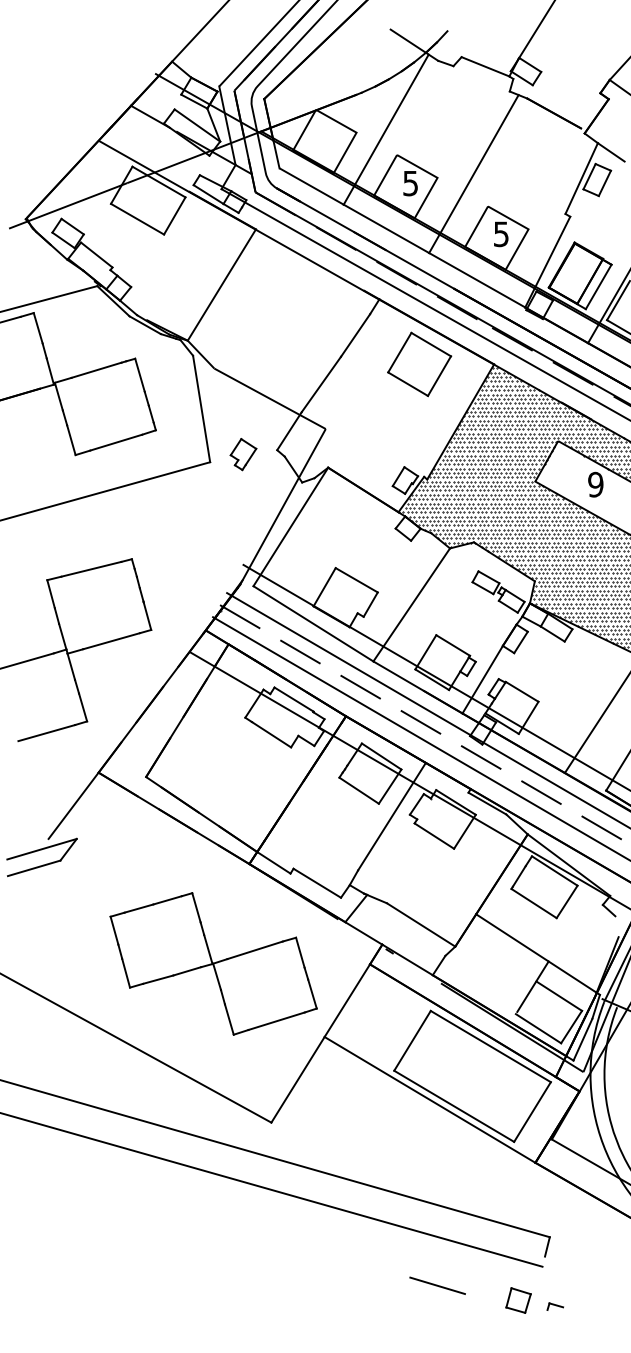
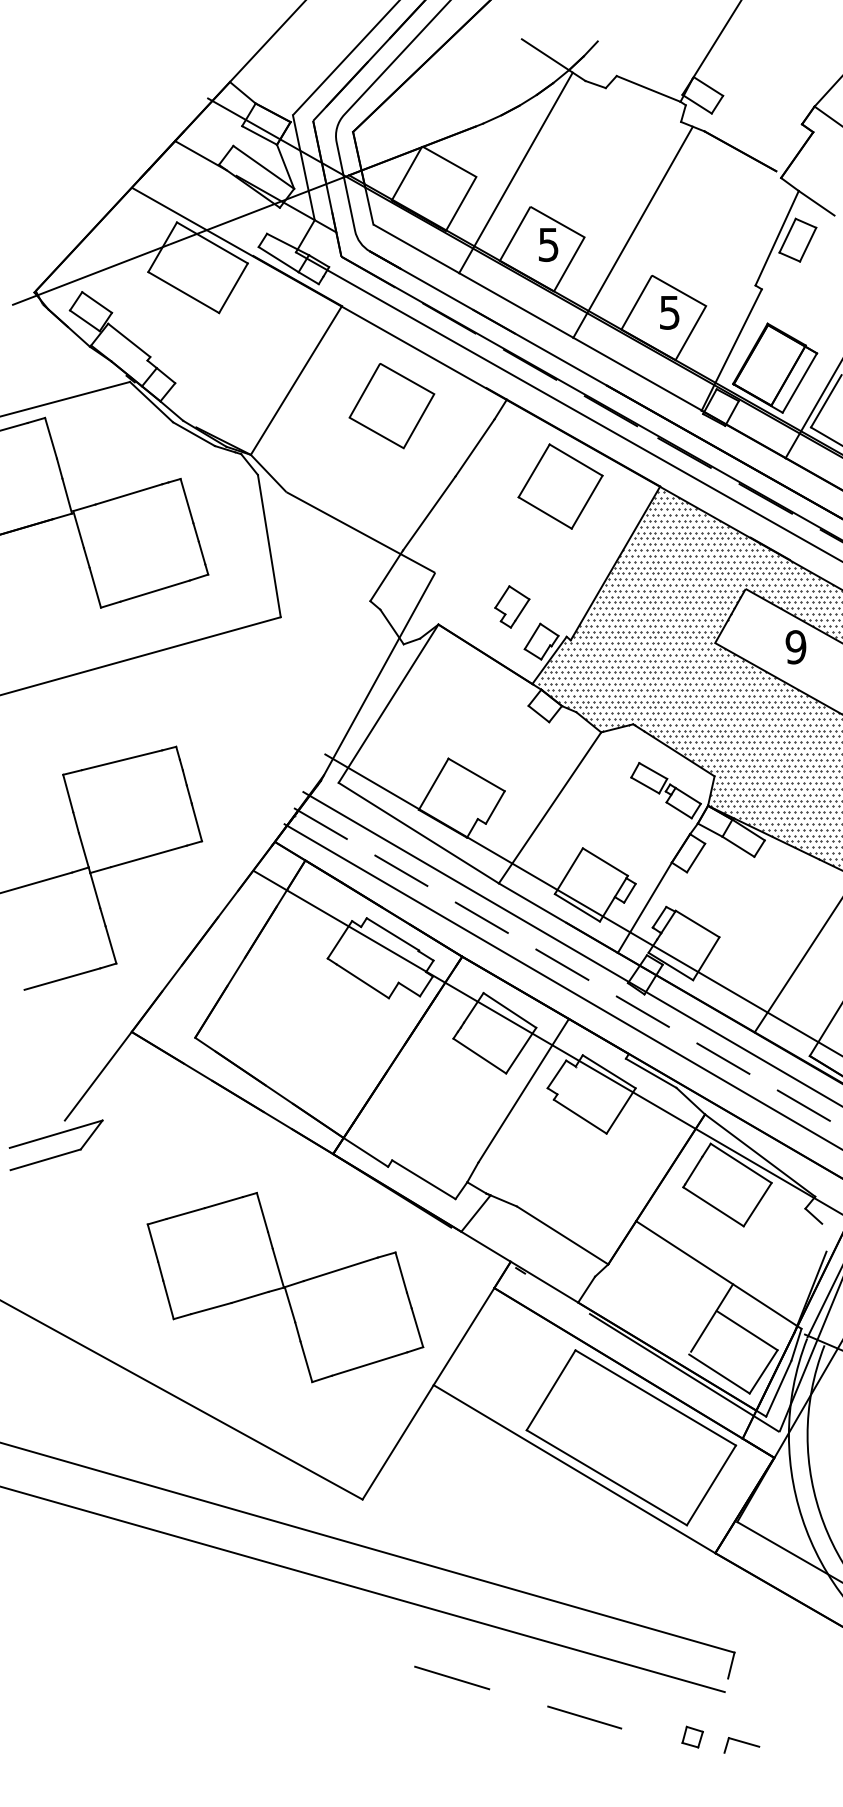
part: (293, 304) -> (391, 406), added
part: (243, 454) -> (512, 606), moved
line: (338, 1255) -> (452, 1677), added
part: (518, 1300) -> (692, 1736), size x0.62
part: (555, 1306) -> (741, 1745), size x1.67

